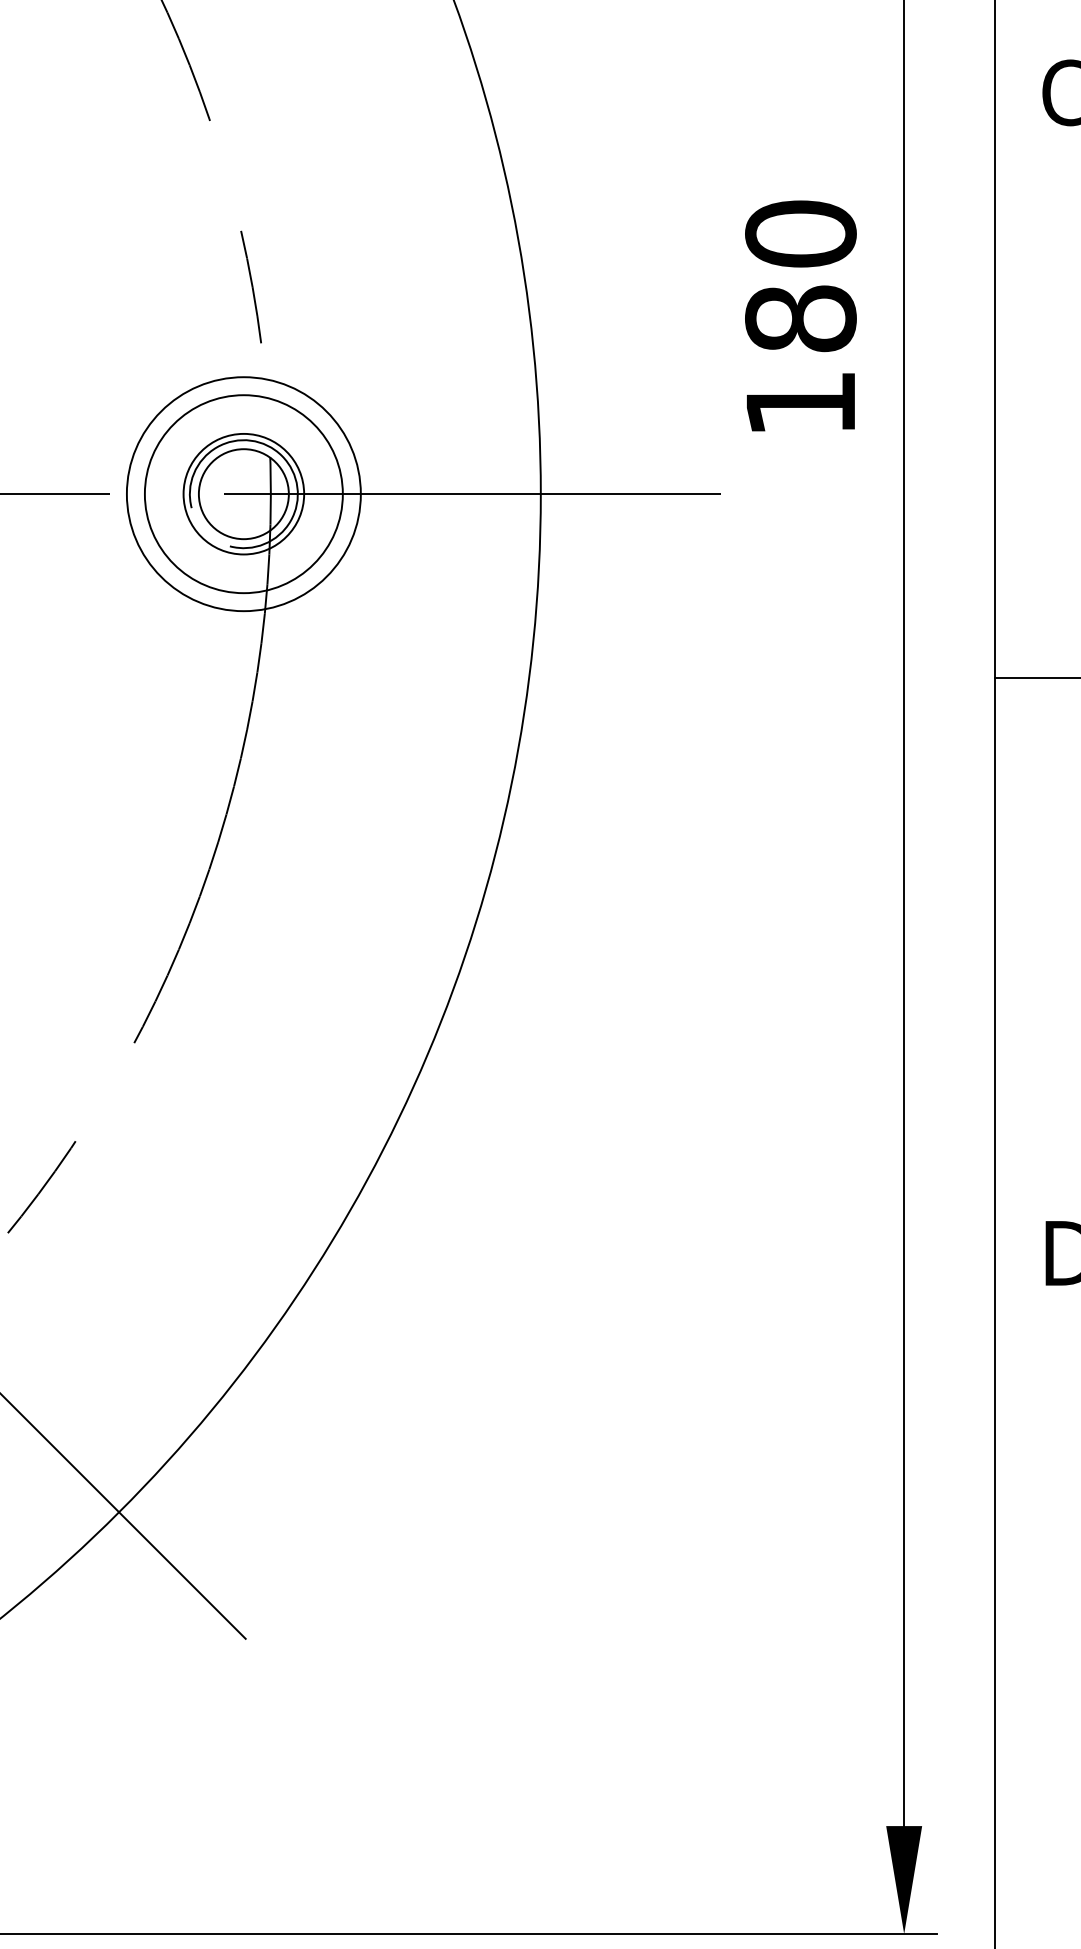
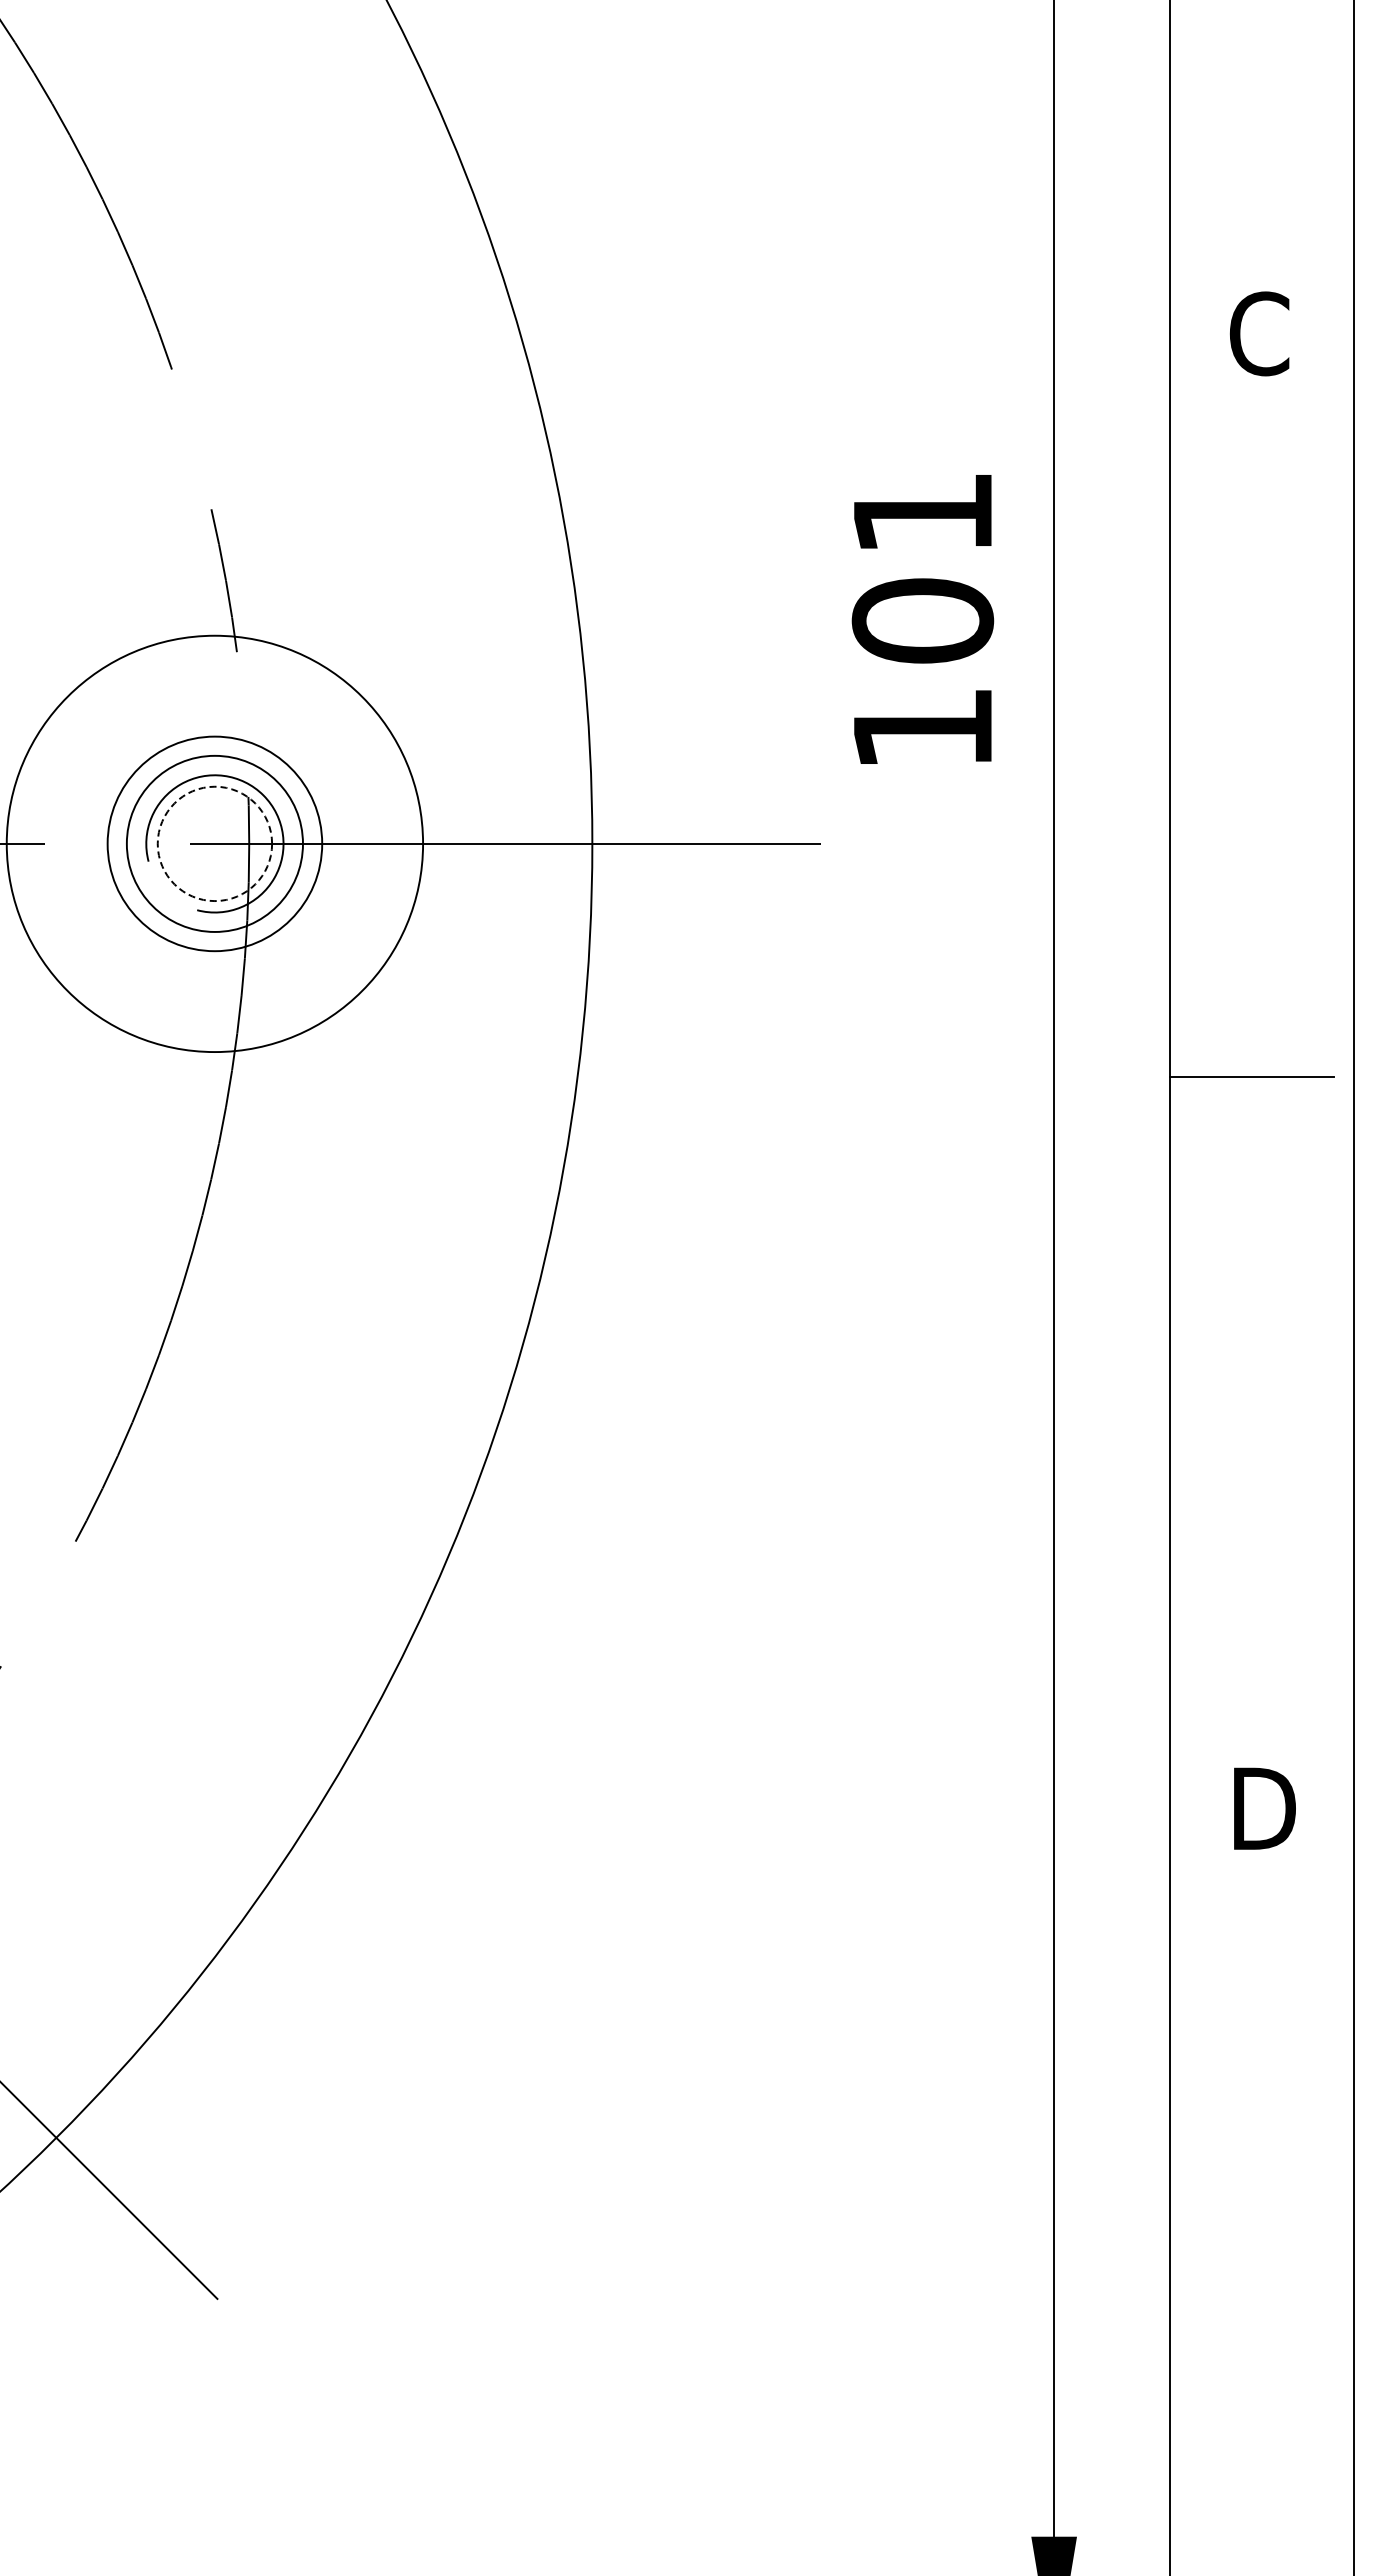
text: (800, 275) -> (922, 566), 180 -> 101
circle: (243, 493) -> (214, 843), size x0.7
circle: (243, 493) -> (214, 843), size x1.4
circle: (243, 493) -> (214, 843), size x1.4
circle: (243, 493) -> (214, 843), solid -> dashed

